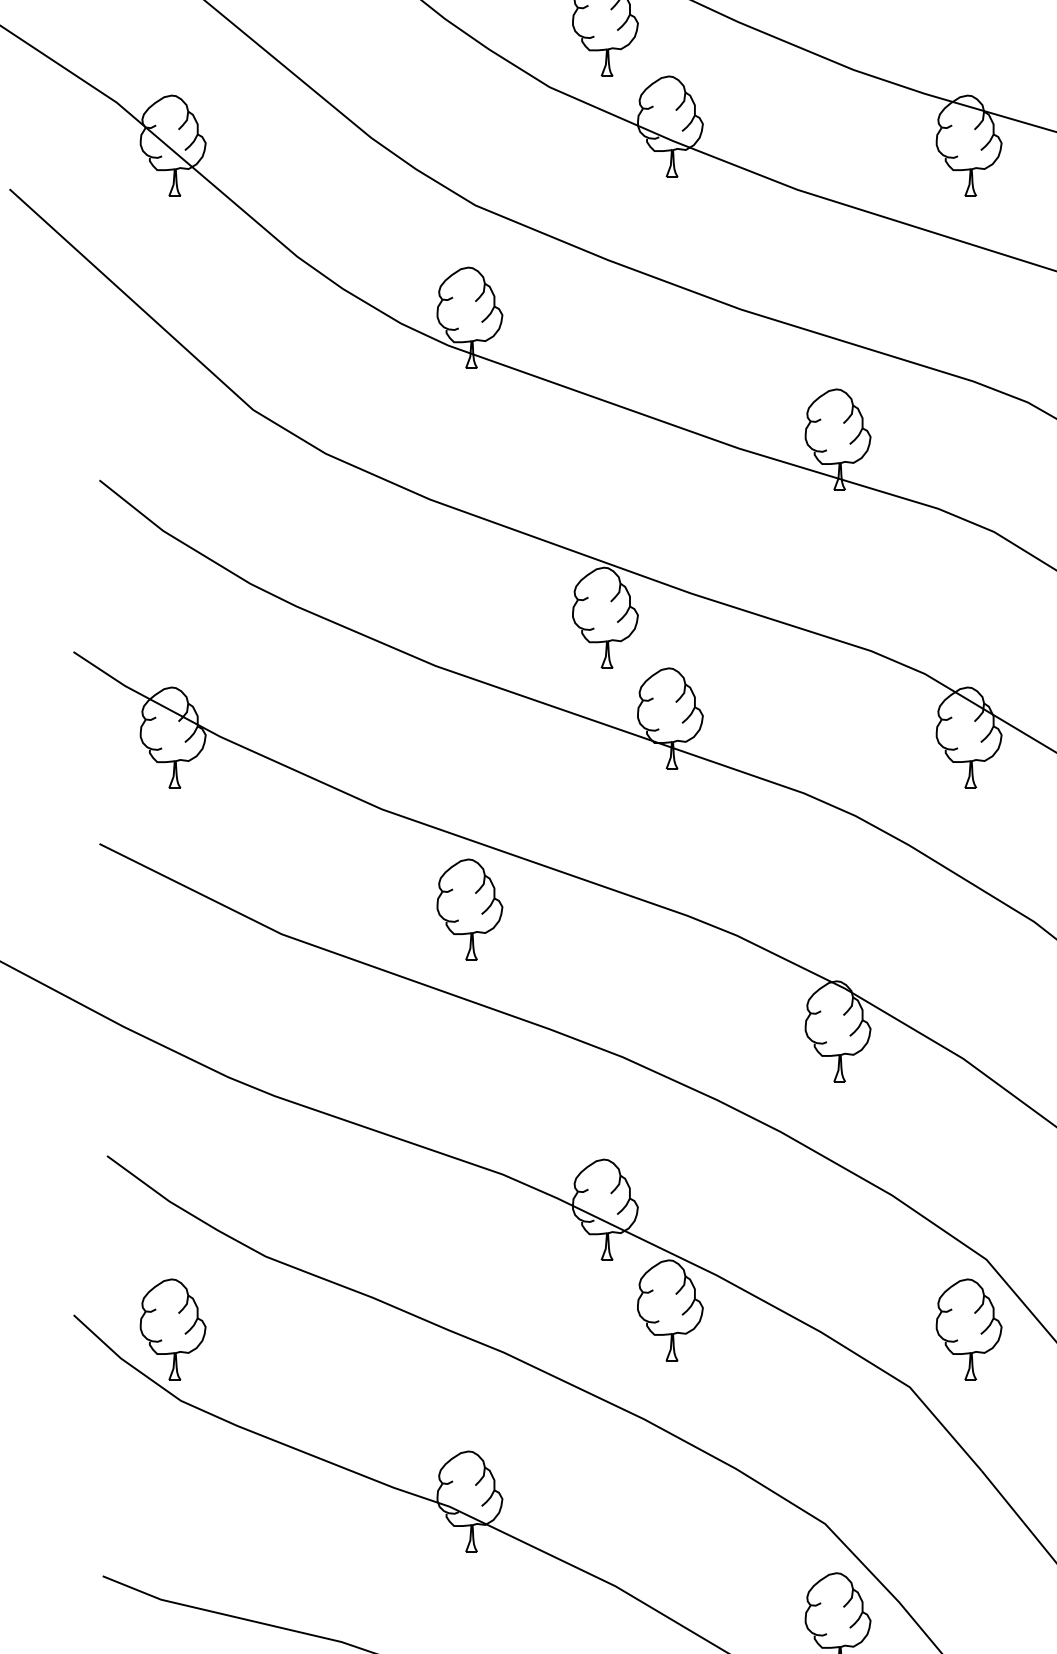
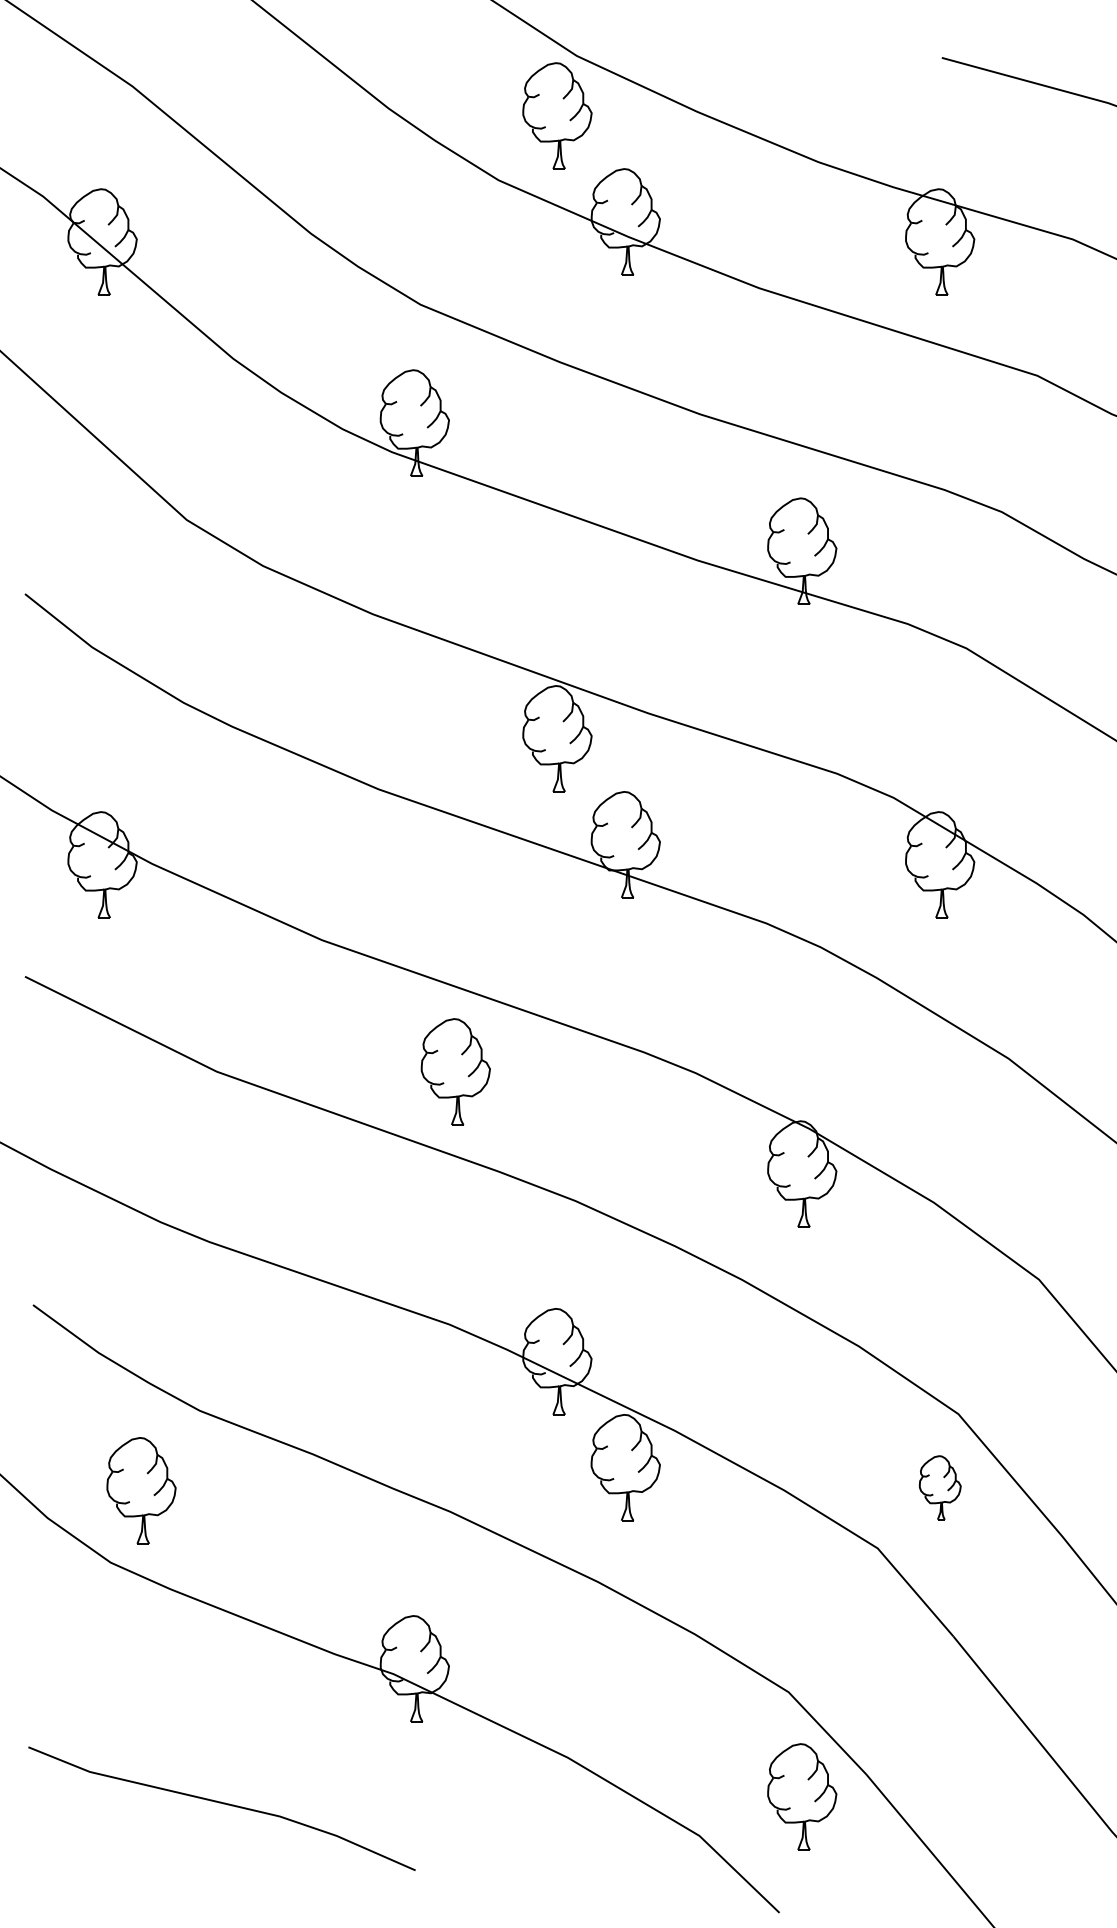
part: (469, 909) -> (455, 1071), moved
part: (173, 1329) -> (141, 1490), moved
part: (969, 1329) -> (940, 1487), size x0.6

